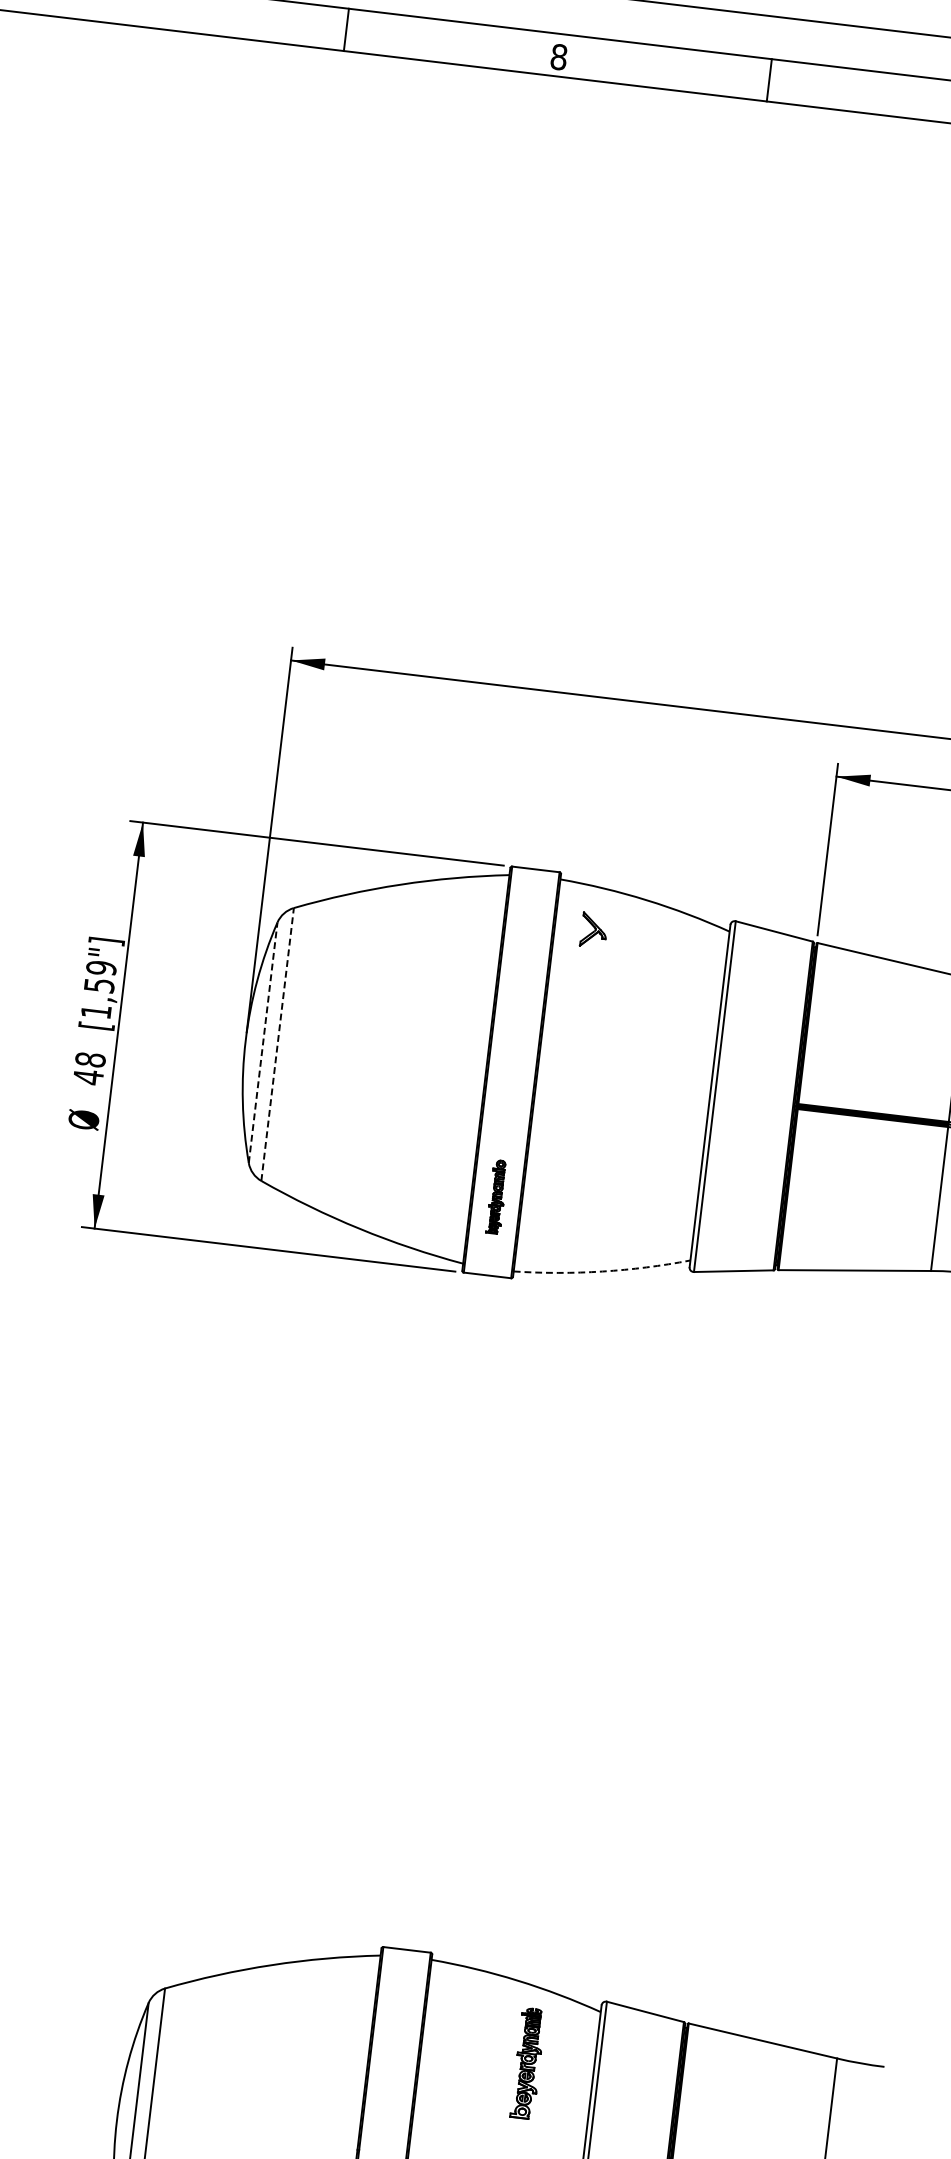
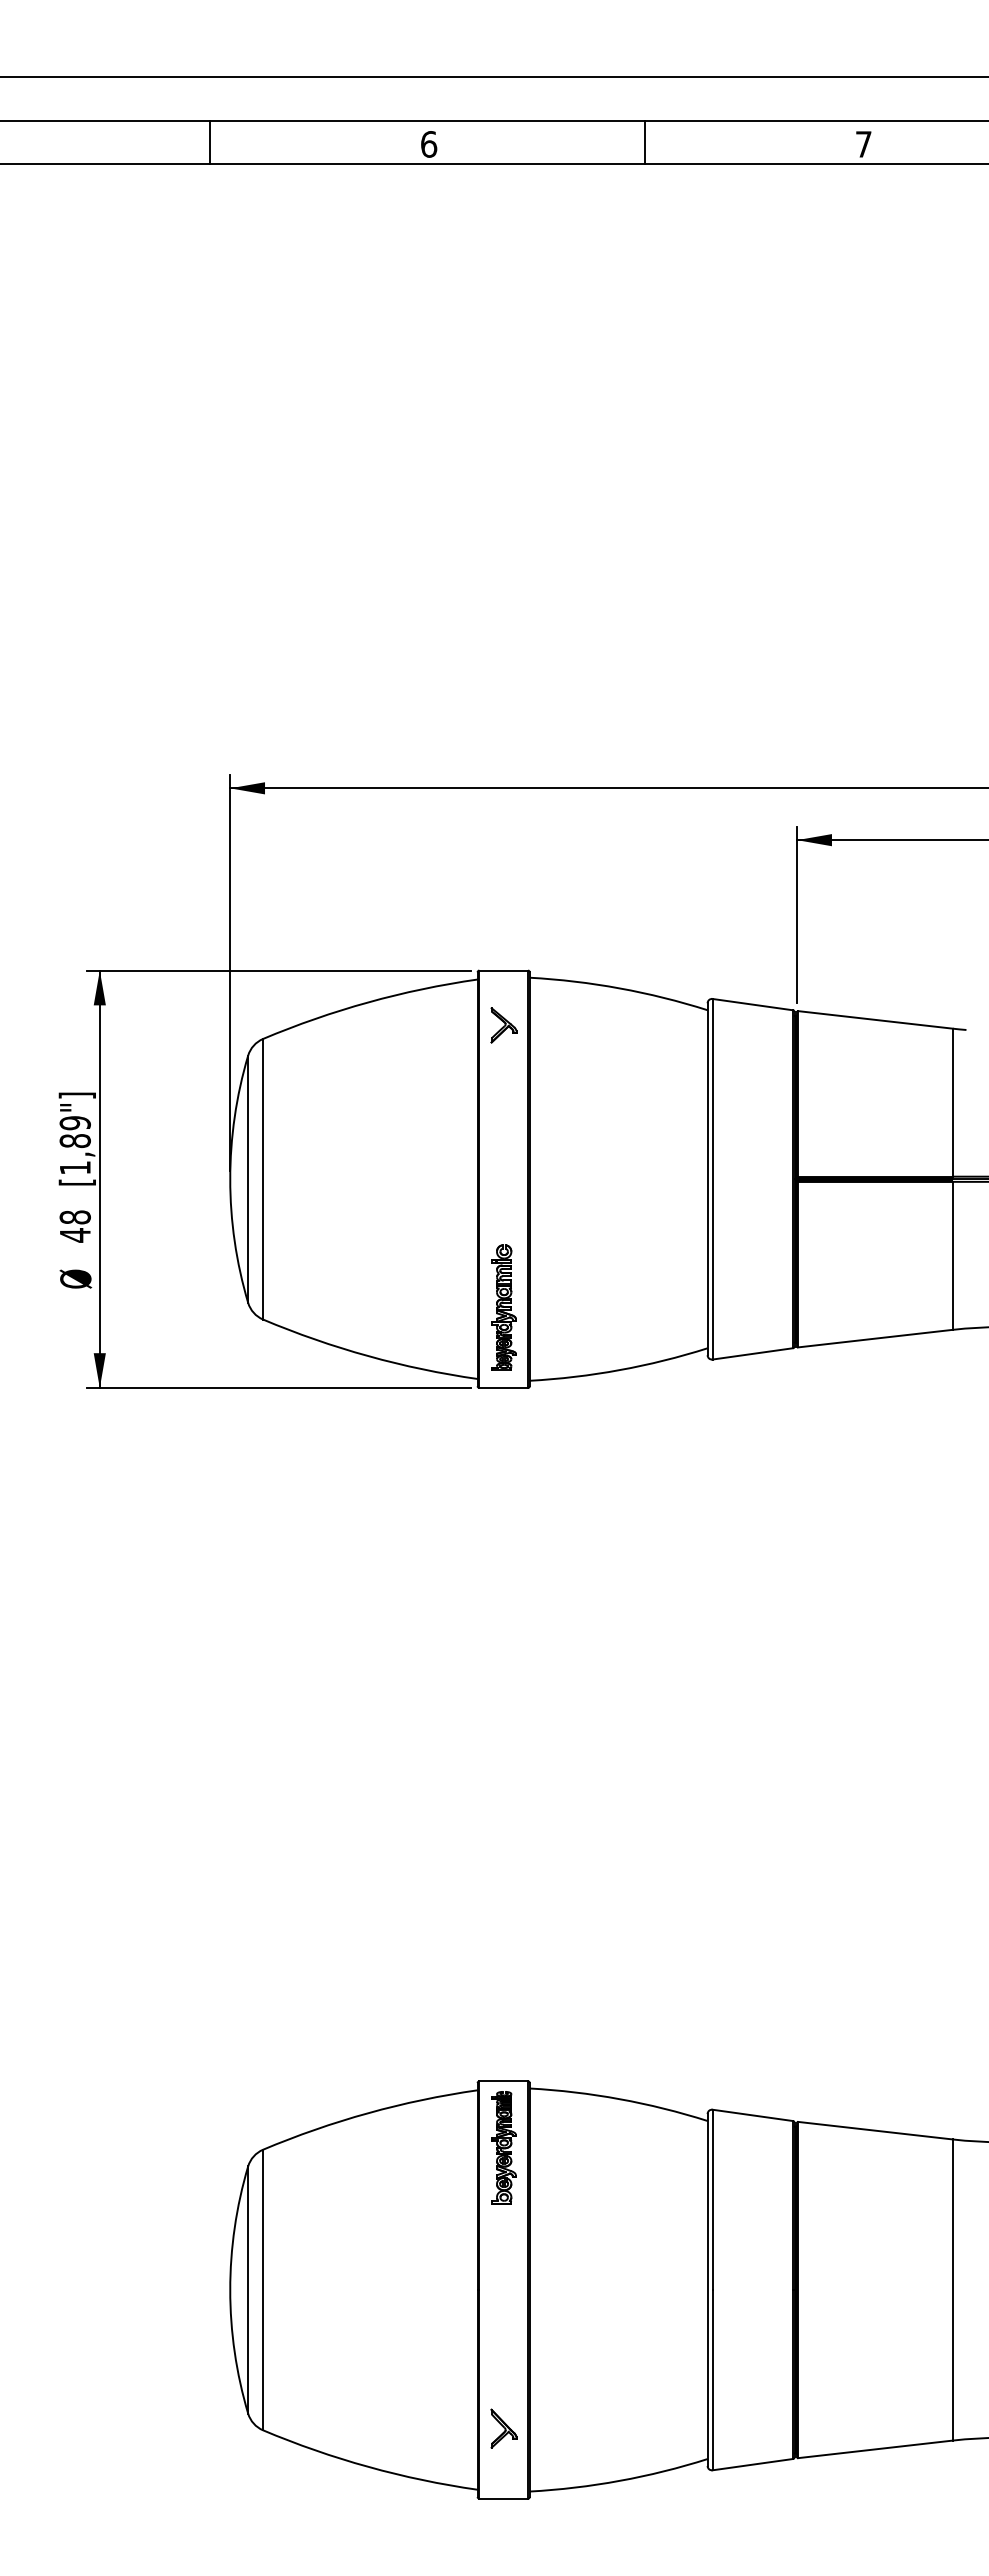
text: (559, 57) -> (429, 144), 8 -> 6
part: (593, 930) -> (503, 1025), moved
text: (98, 985) -> (74, 1141), [1,59"] -> [1,89"]
line: (263, 1043) -> (248, 1179), dashed -> solid
line: (278, 1043) -> (263, 1178), dashed -> solid
part: (496, 1197) -> (503, 1307), size x1.67
arc: (602, 1271) -> (619, 1370), dashed -> solid
part: (527, 2063) -> (503, 2147), moved

